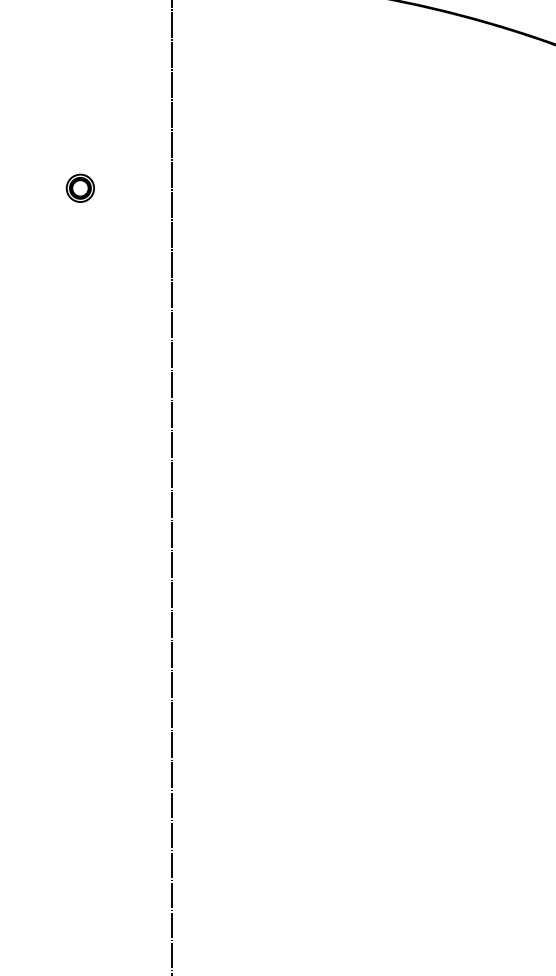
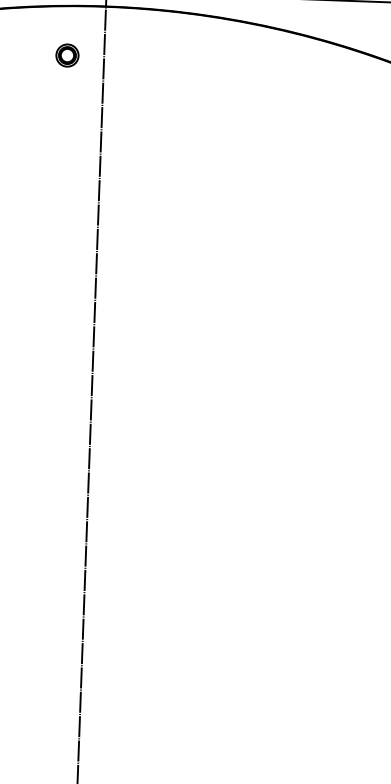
part: (79, 187) -> (66, 54), moved

